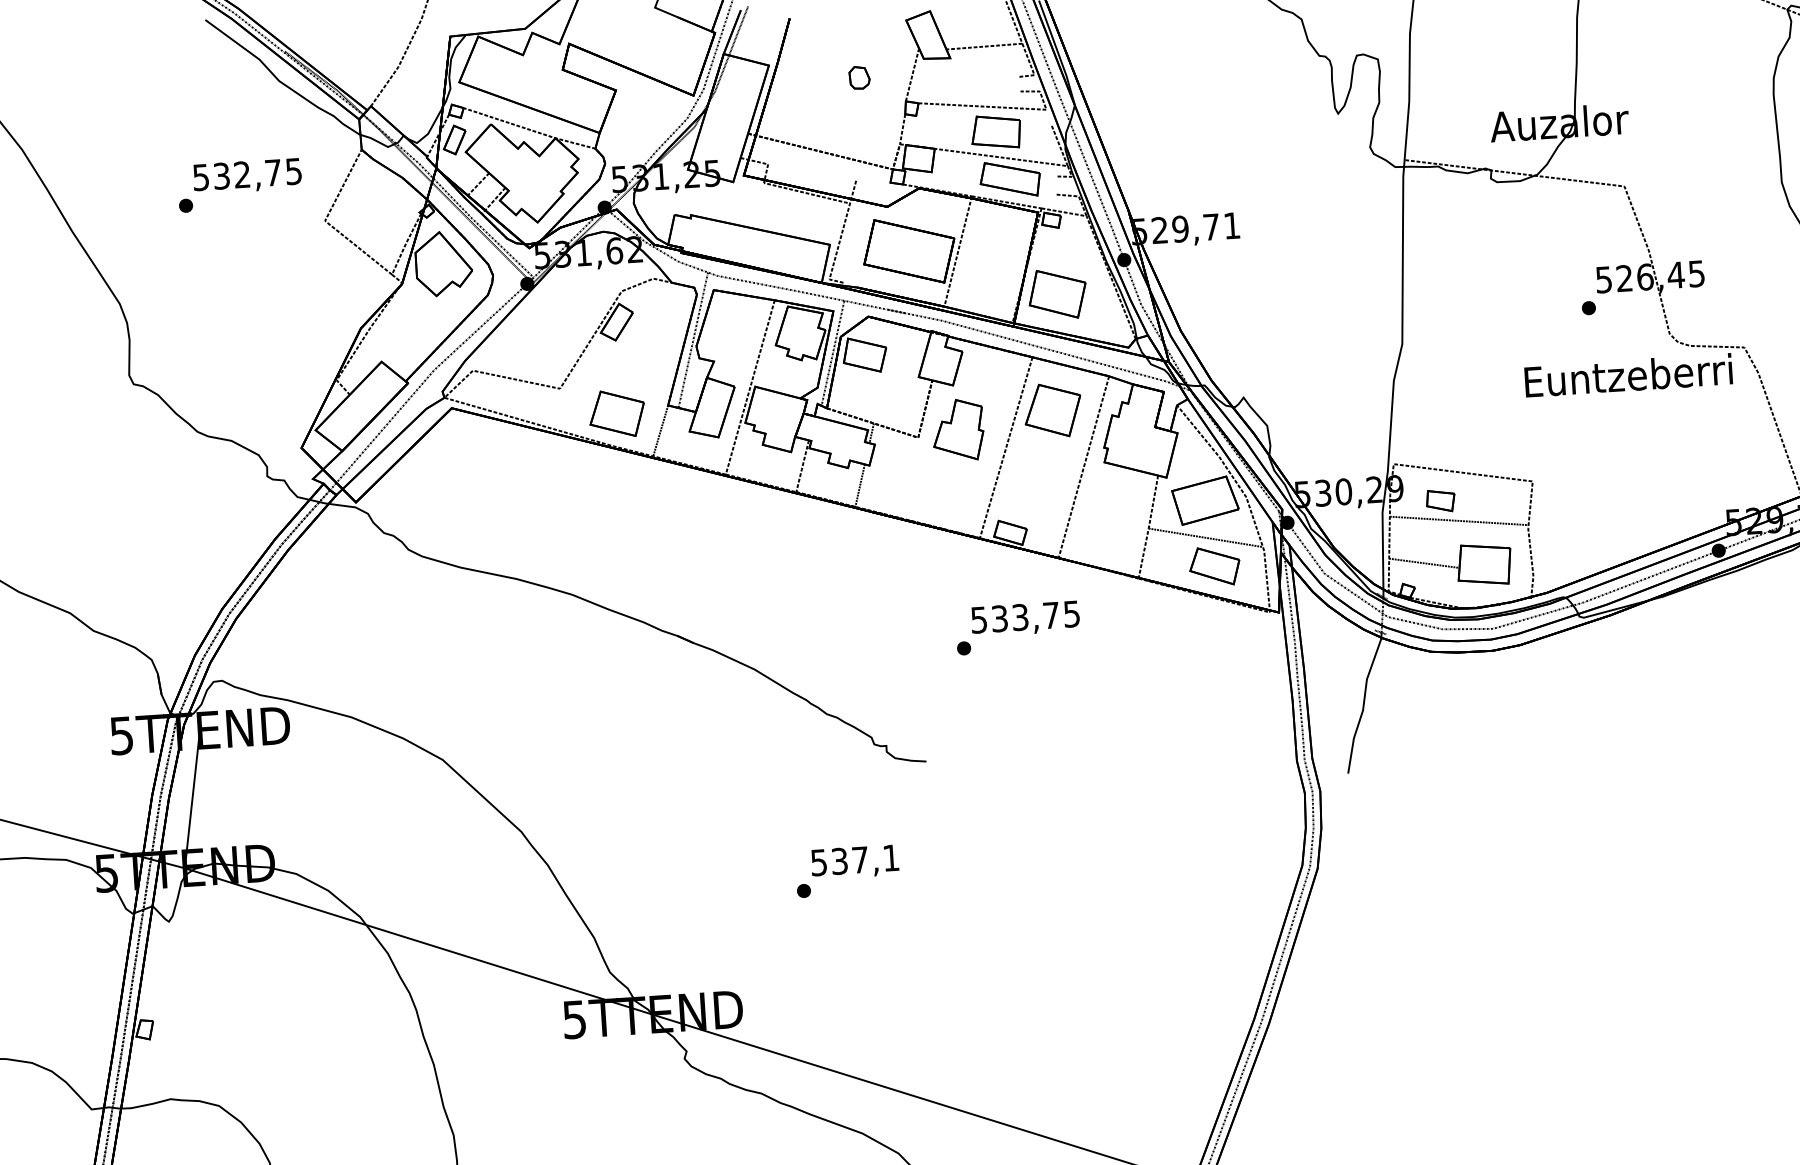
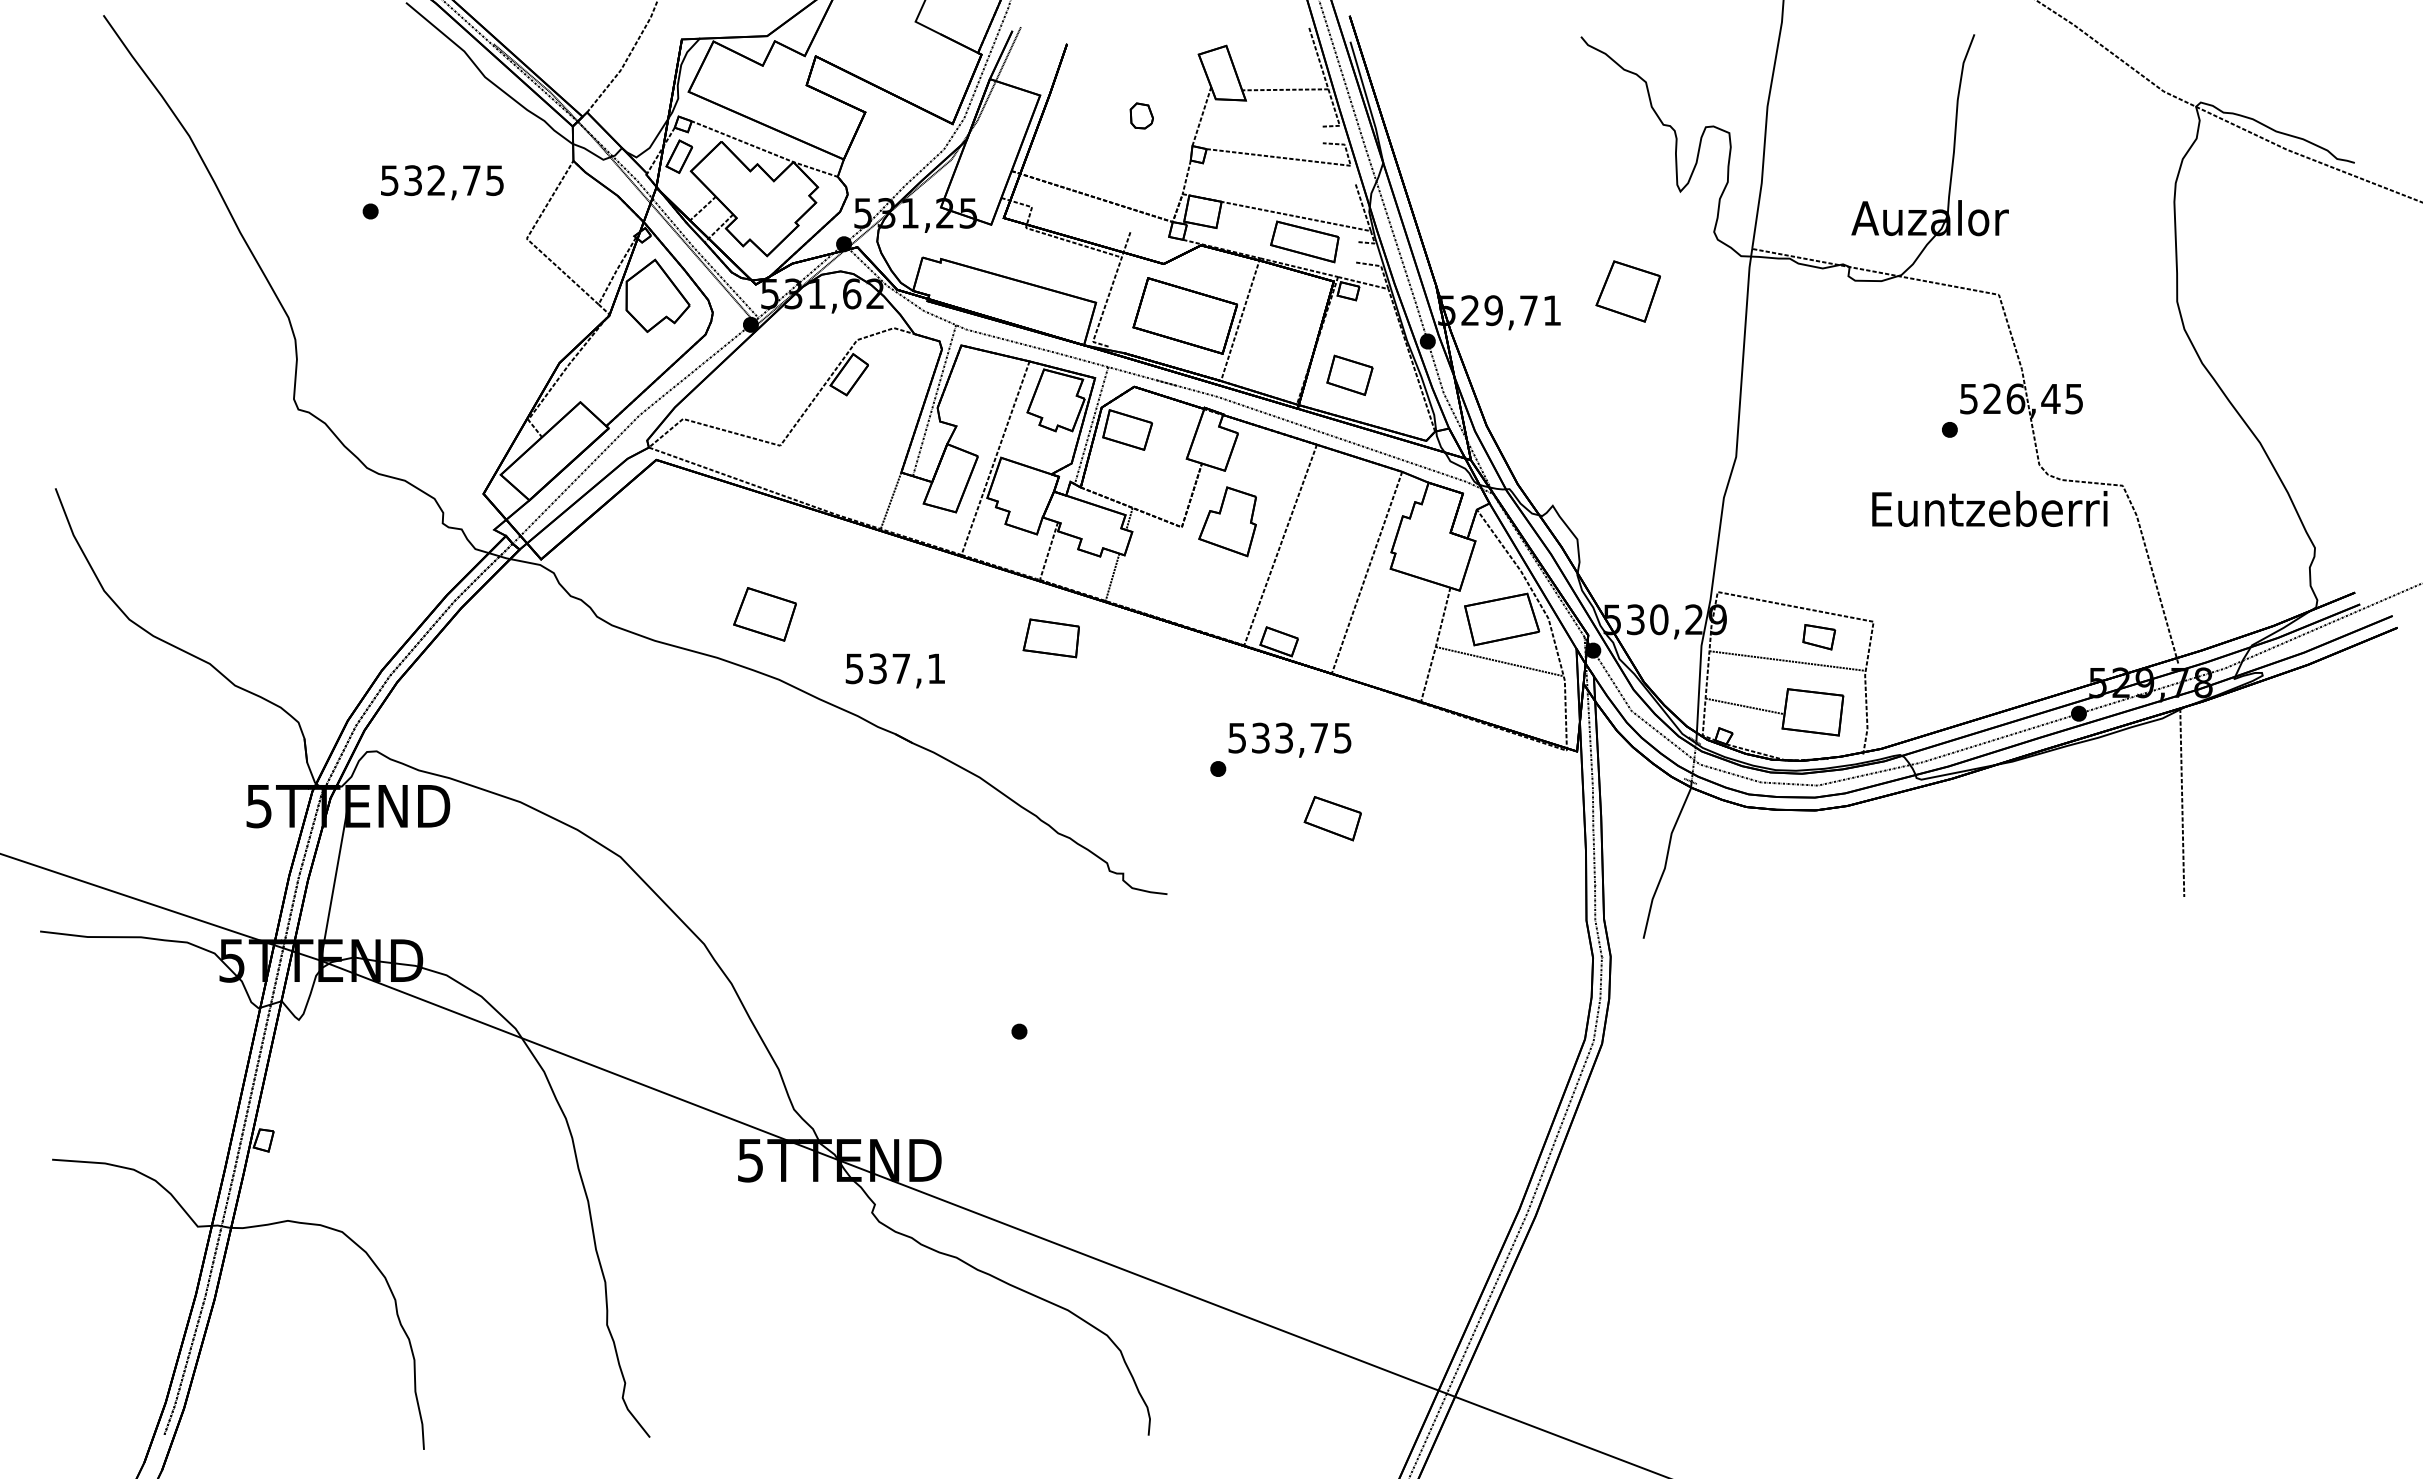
part: (995, 132) -> (1050, 638), moved
part: (1057, 294) -> (1349, 375), size x0.7
part: (1052, 410) -> (1627, 291), moved
part: (616, 414) -> (764, 614), moved
part: (1441, 501) -> (1819, 637), moved
part: (1214, 566) -> (1332, 818), moved
text: (854, 861) -> (894, 670), moved

